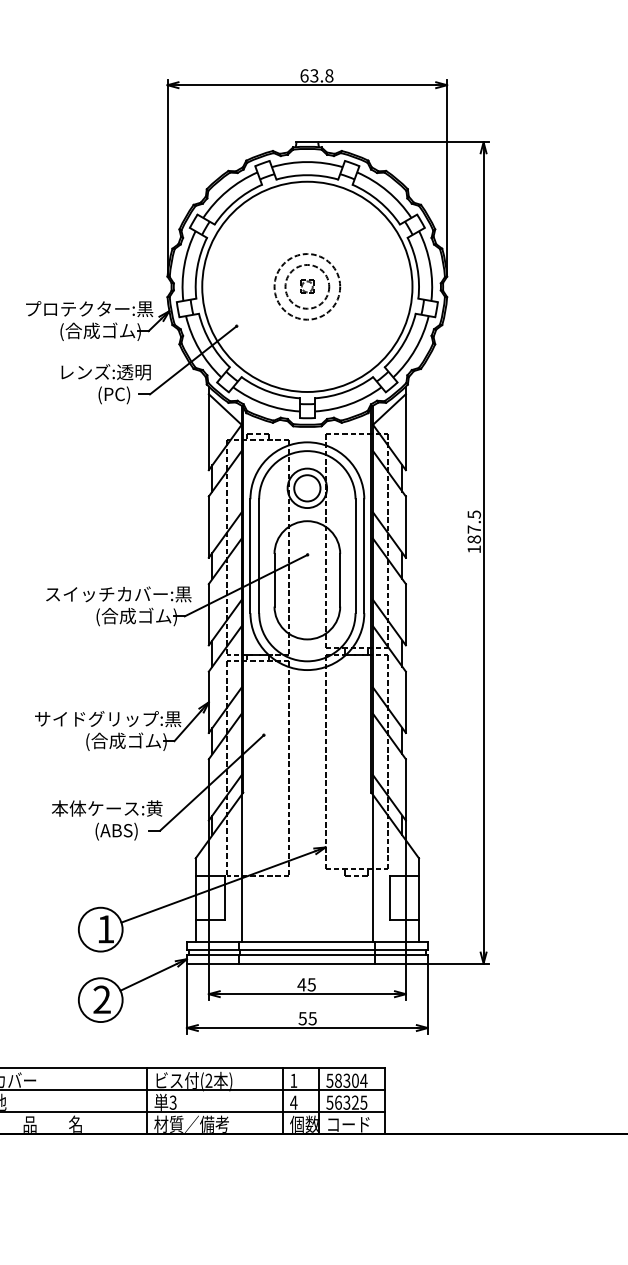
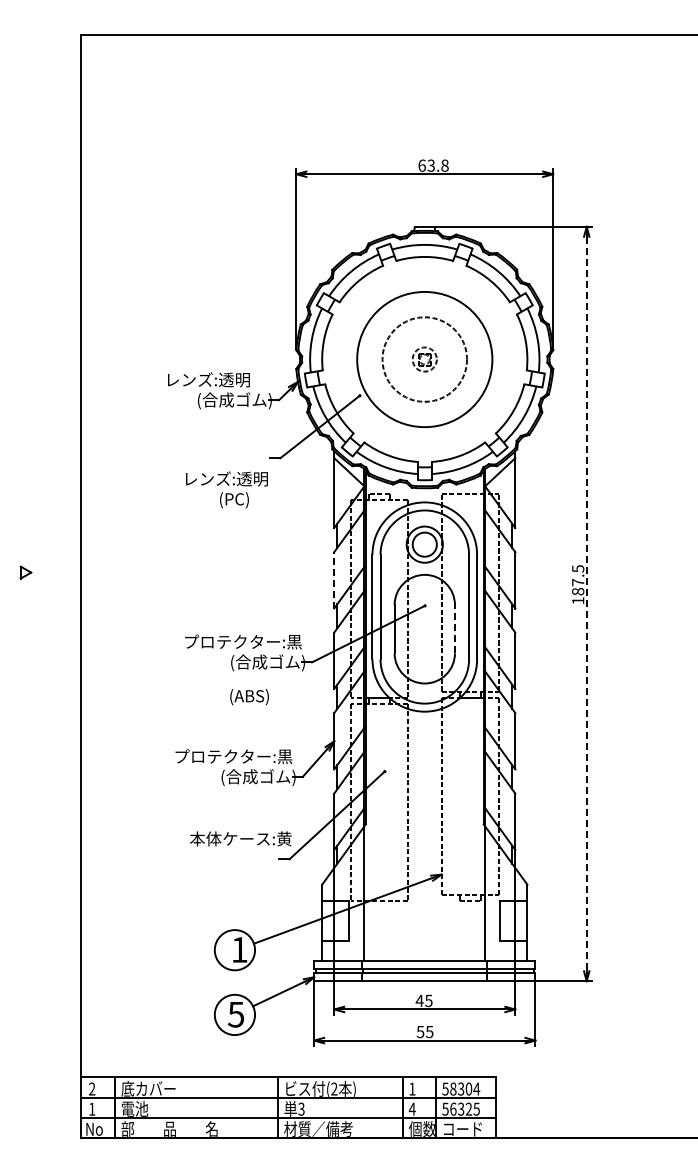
circle: (307, 286) -> (424, 359), size x0.6
circle: (307, 286) -> (424, 359), size x0.7
circle: (307, 286) -> (424, 359), size x1.4
text: (89, 308) -> (224, 379), プロテクター:黒 -> レンズ:透明
text: (105, 383) -> (226, 489), moved
line: (209, 526) -> (334, 579), solid -> dashed
line: (483, 553) -> (586, 604), solid -> dashed
line: (339, 579) -> (454, 628), solid -> dashed
text: (118, 593) -> (251, 641), スイッチカバー:黒 -> プロテクター:黒
text: (107, 718) -> (241, 756), サイドグリップ:黒 -> プロテクター:黒
text: (116, 832) -> (249, 697), moved
text: (102, 999) -> (236, 1014), 2 -> 5

